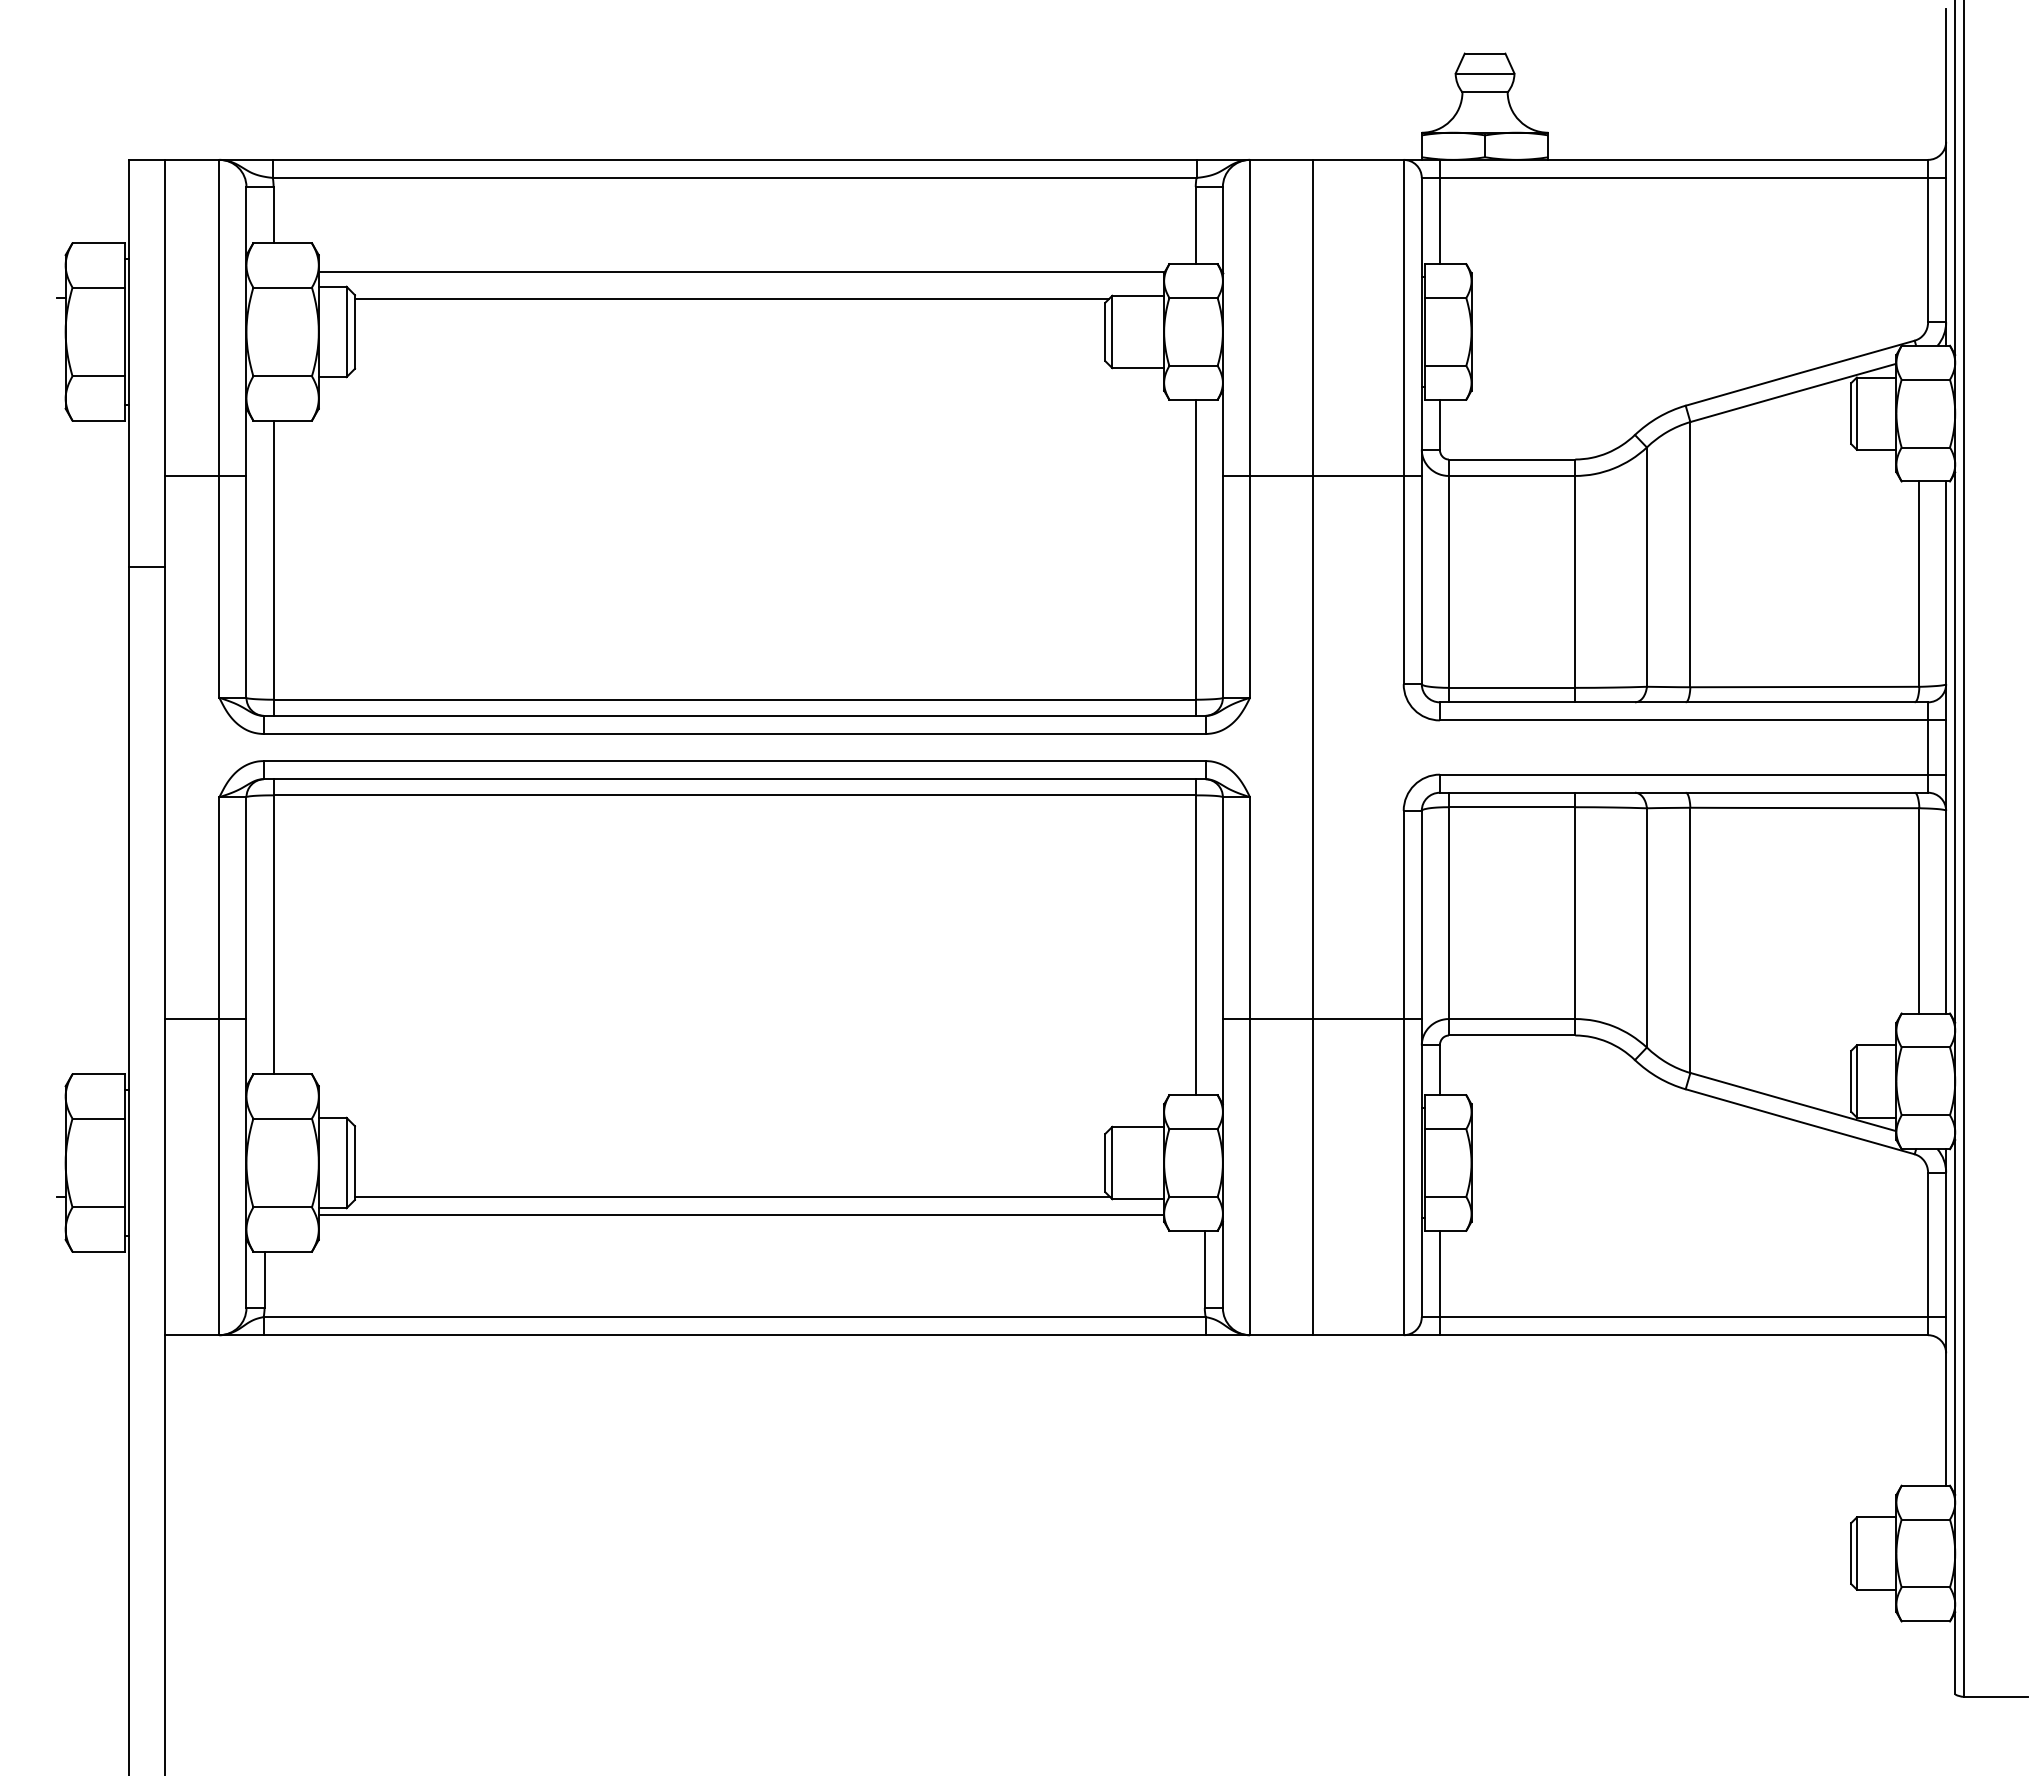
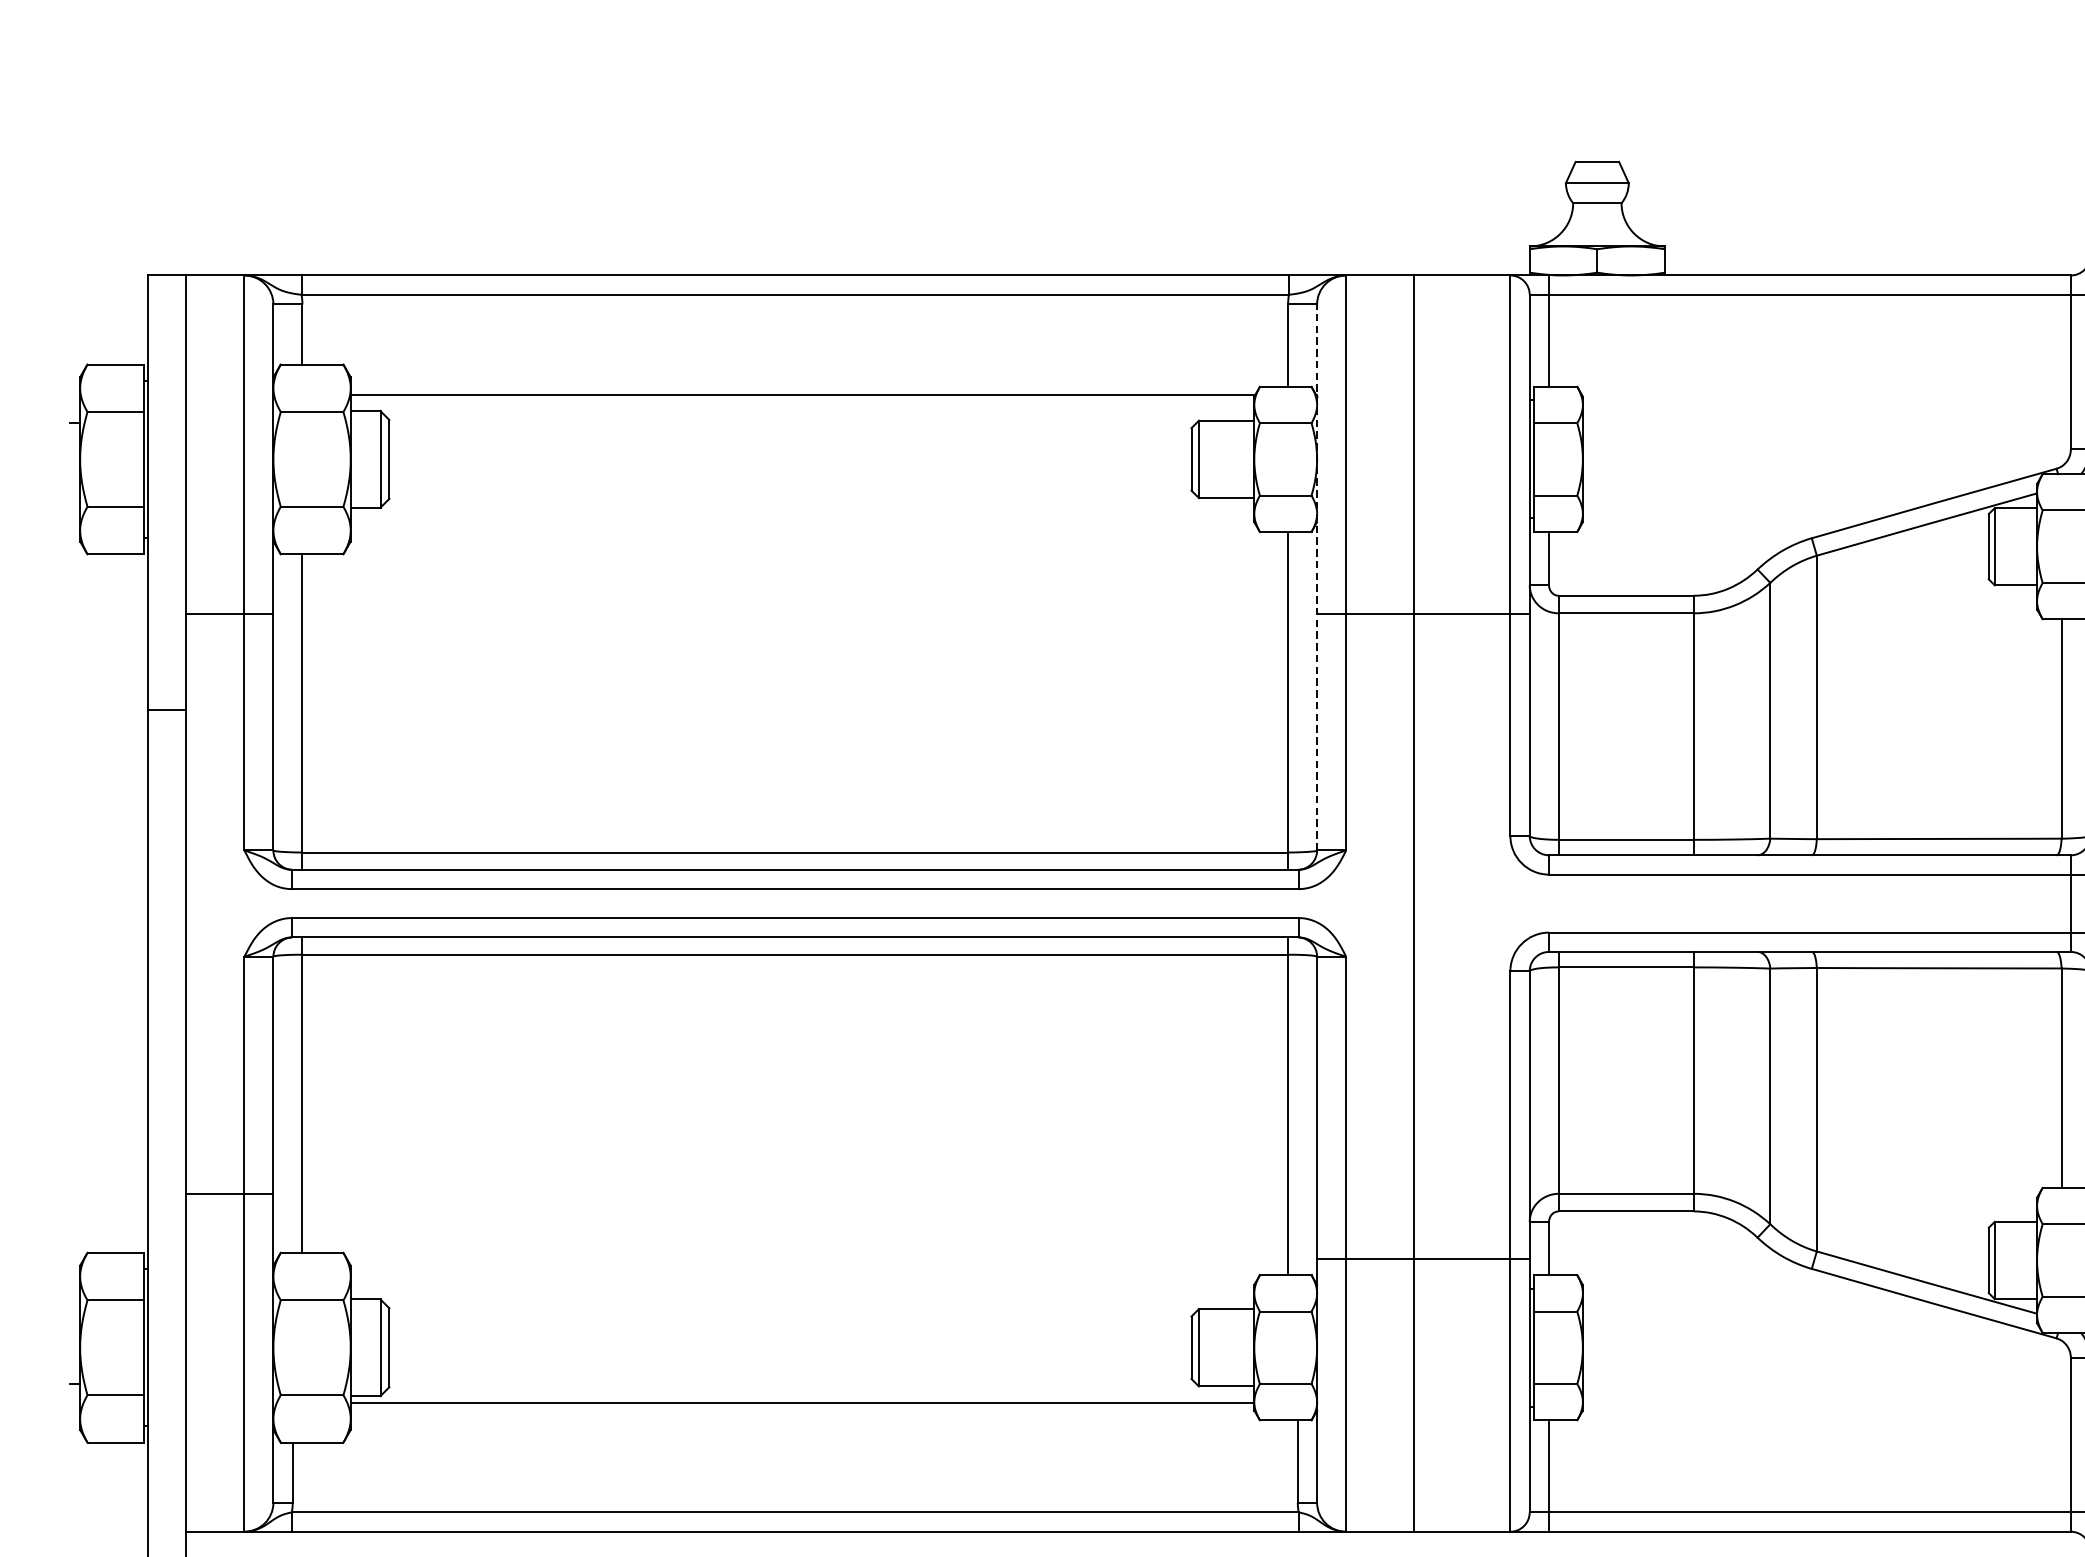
line: (731, 298) -> (791, 423), removed
line: (1222, 441) -> (1316, 576), solid -> dashed
line: (1321, 1018) -> (1422, 1258), moved
line: (732, 1197) -> (792, 1384), removed

